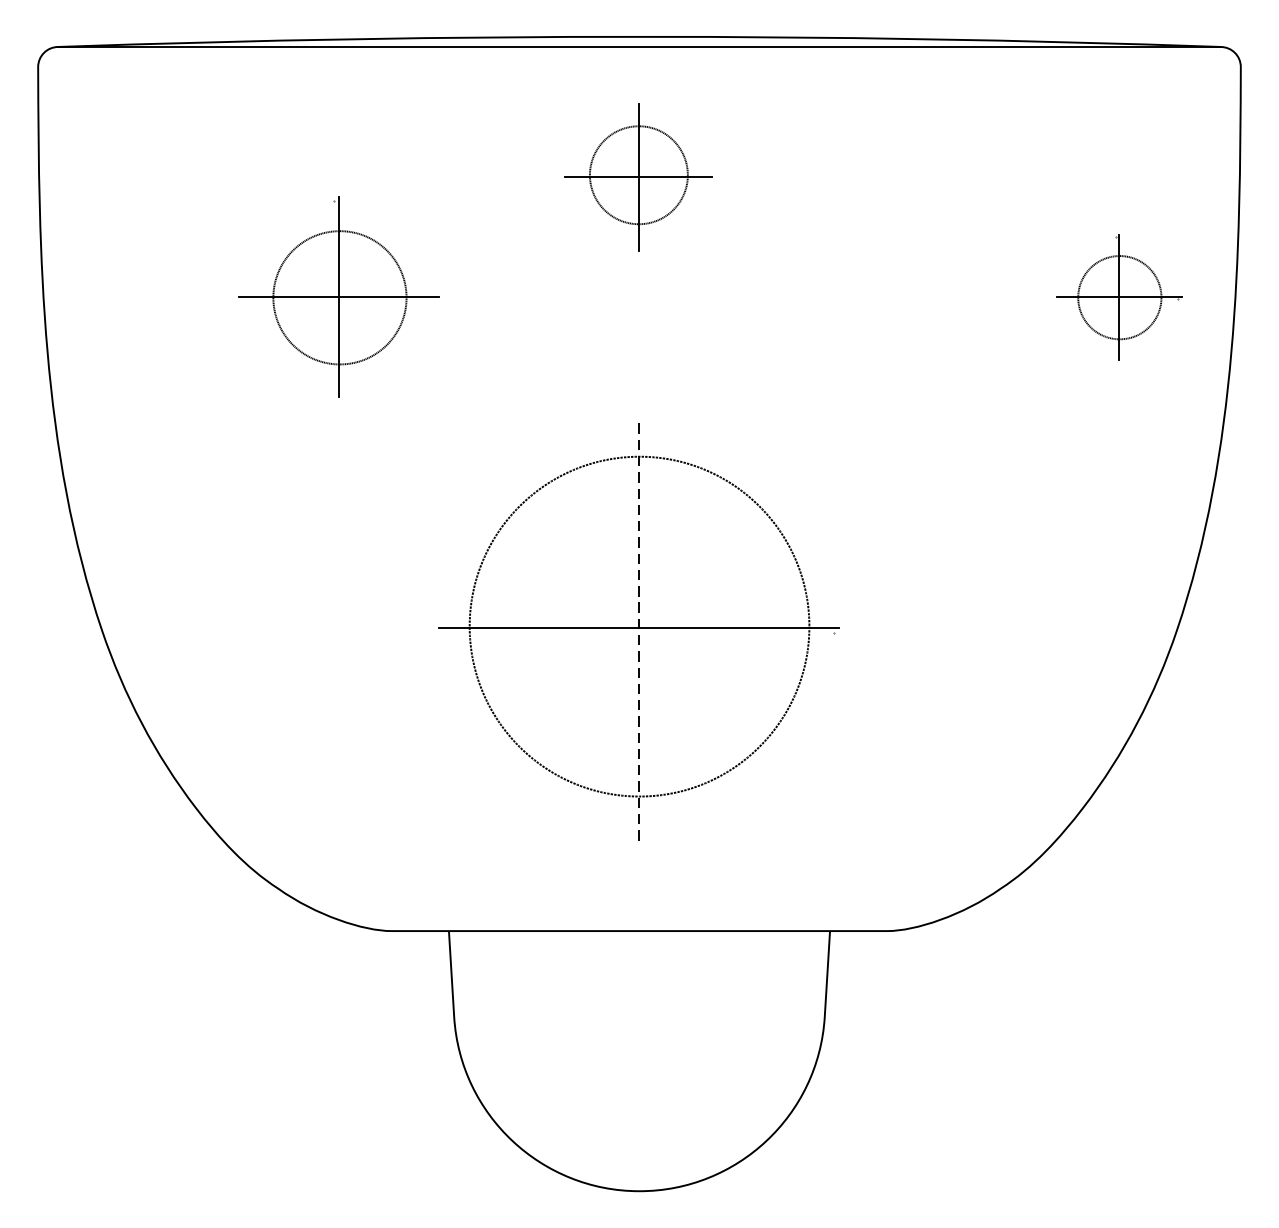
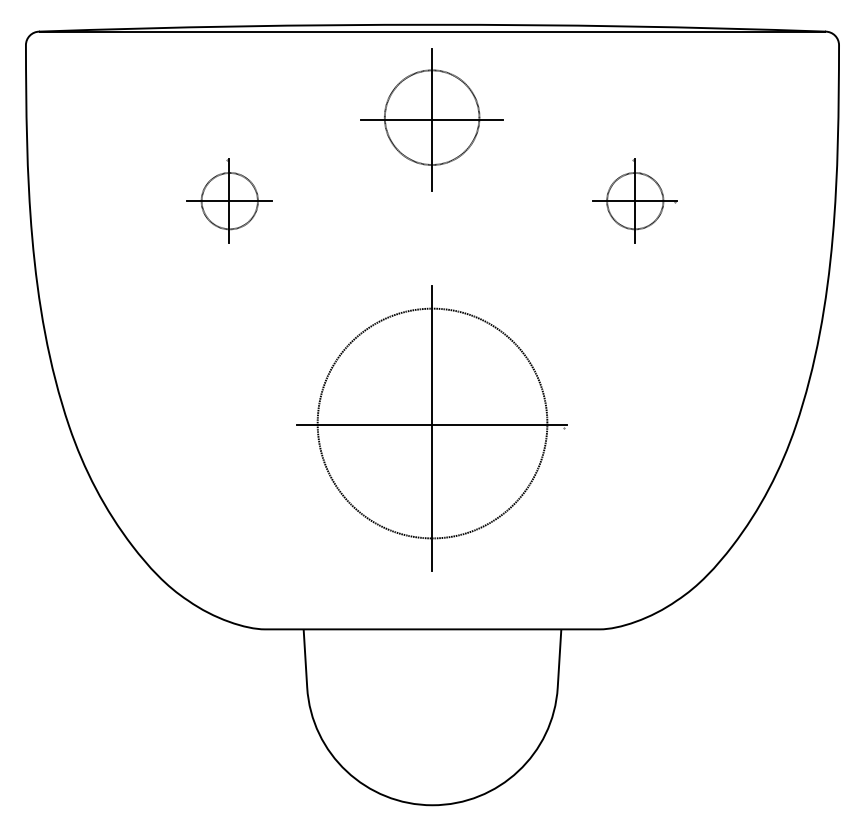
part: (638, 176) -> (431, 119), size x1.43
part: (339, 296) -> (229, 200), size x0.62
part: (1118, 296) -> (634, 200), moved
line: (639, 635) -> (432, 429), dashed -> solid

